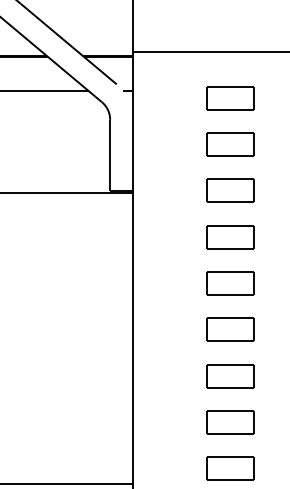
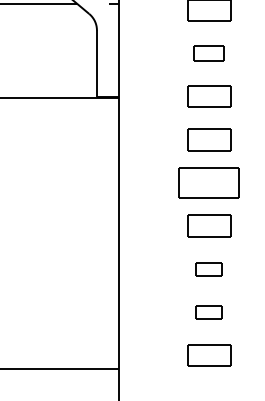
part: (230, 144) -> (209, 53), size x0.7
part: (230, 283) -> (209, 182), size x1.4
part: (230, 376) -> (209, 269), size x0.6
part: (230, 422) -> (209, 312), size x0.6

